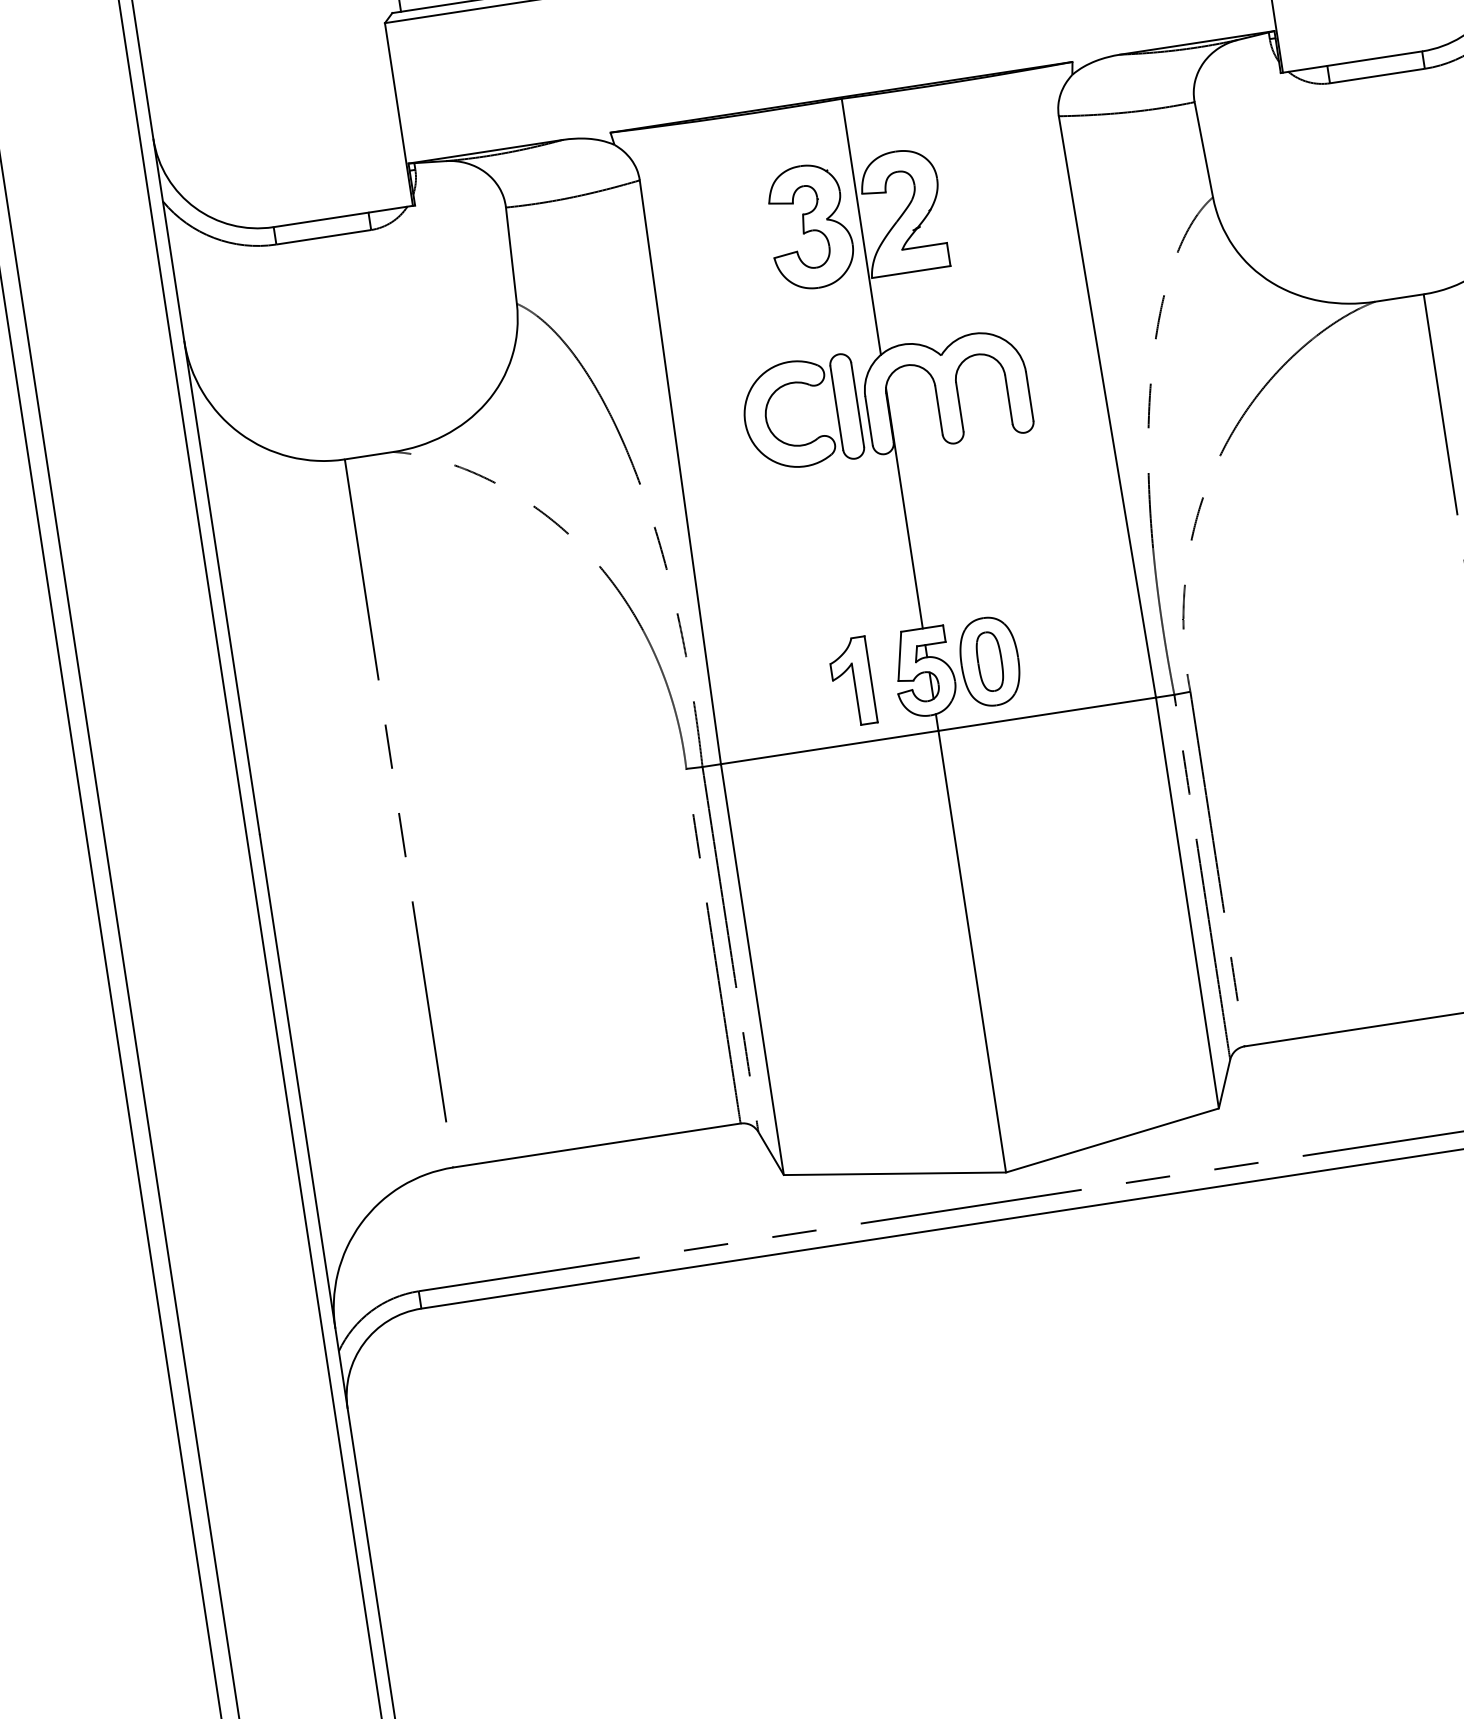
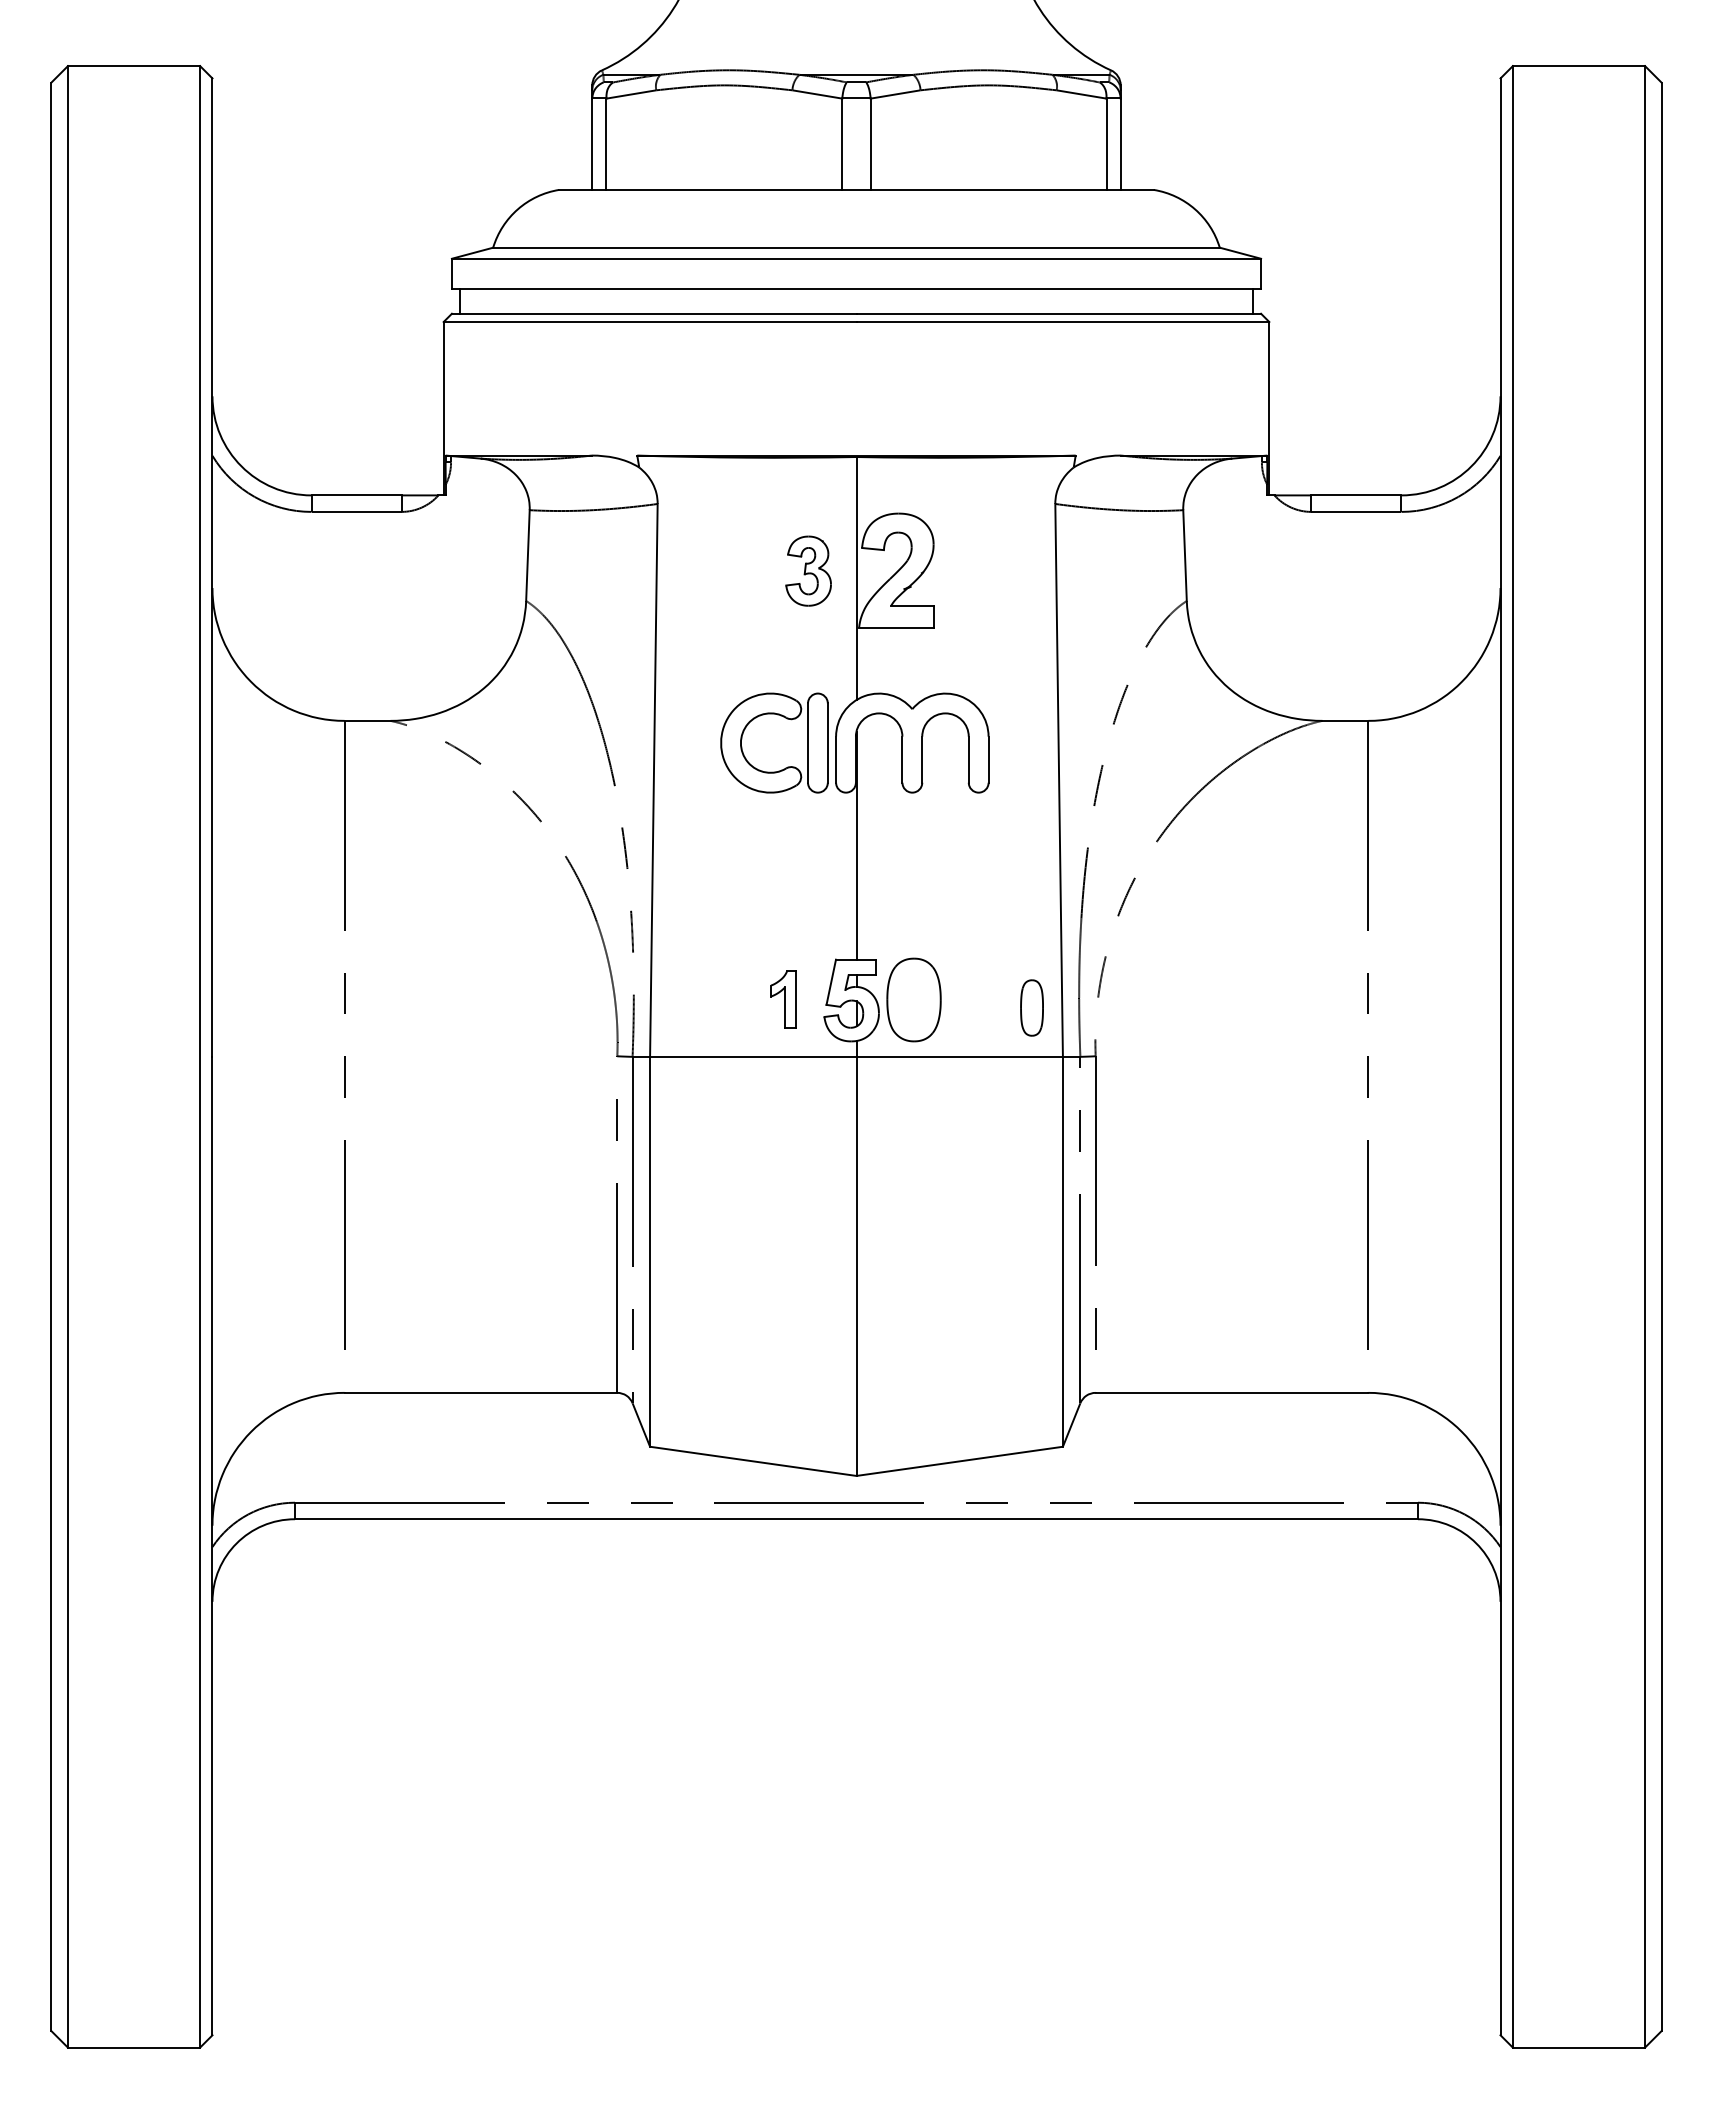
part: (809, 226) -> (808, 570), size x0.6
part: (989, 661) -> (1031, 1007), moved
part: (852, 682) -> (783, 999), size x0.7

